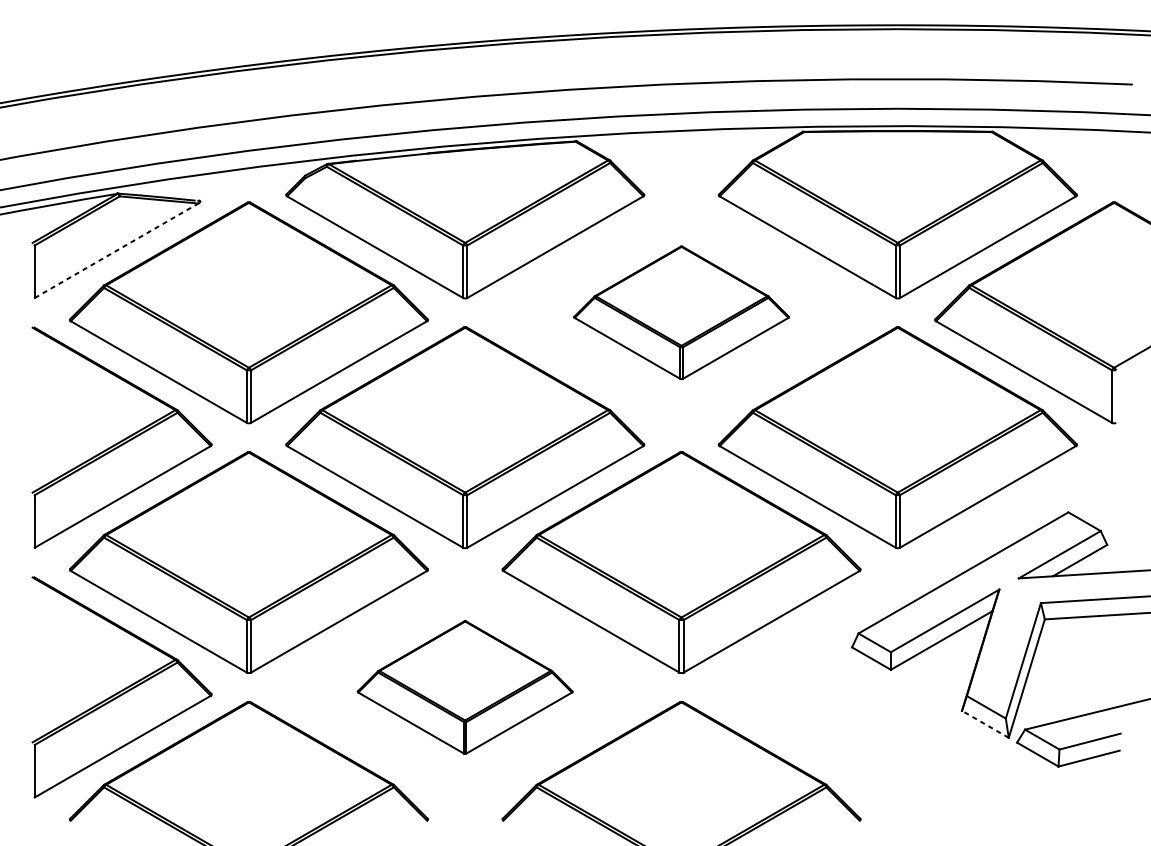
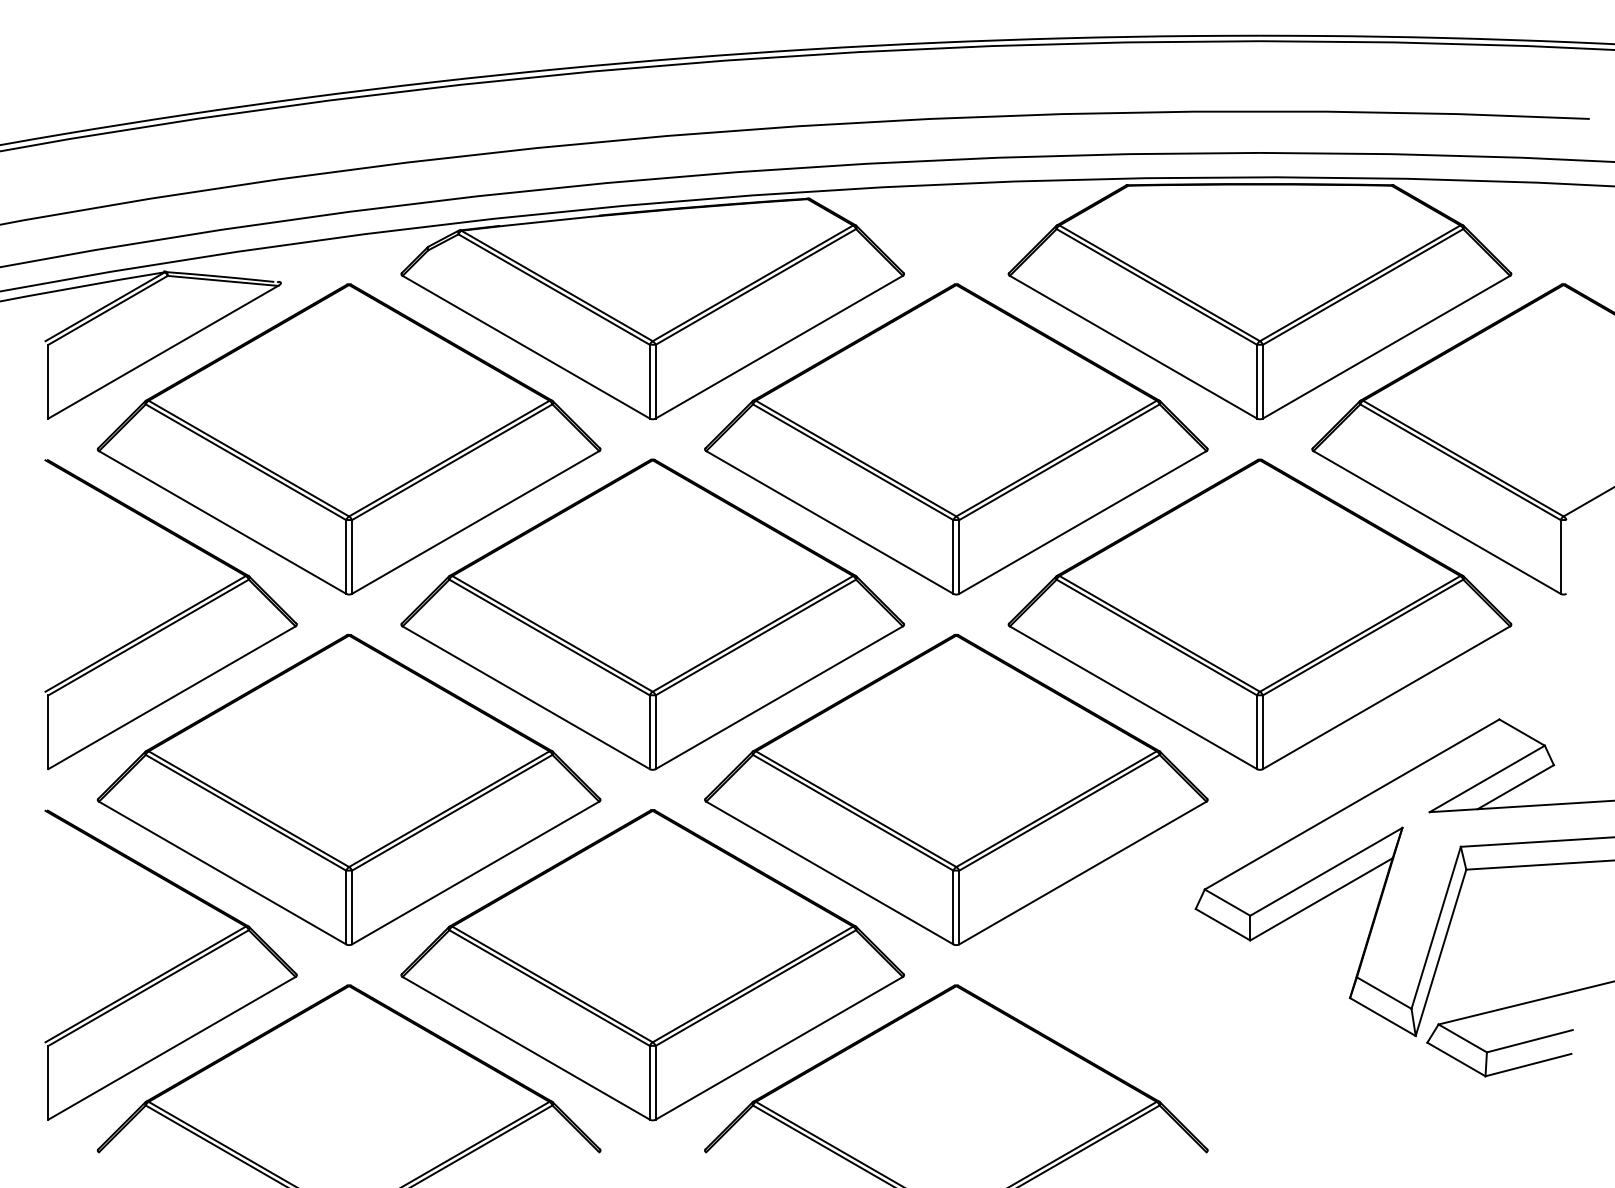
line: (116, 250) -> (163, 352), dashed -> solid
part: (681, 312) -> (956, 439), size x1.67
part: (465, 687) -> (652, 965), size x1.67
line: (985, 724) -> (1382, 1017), dashed -> solid

